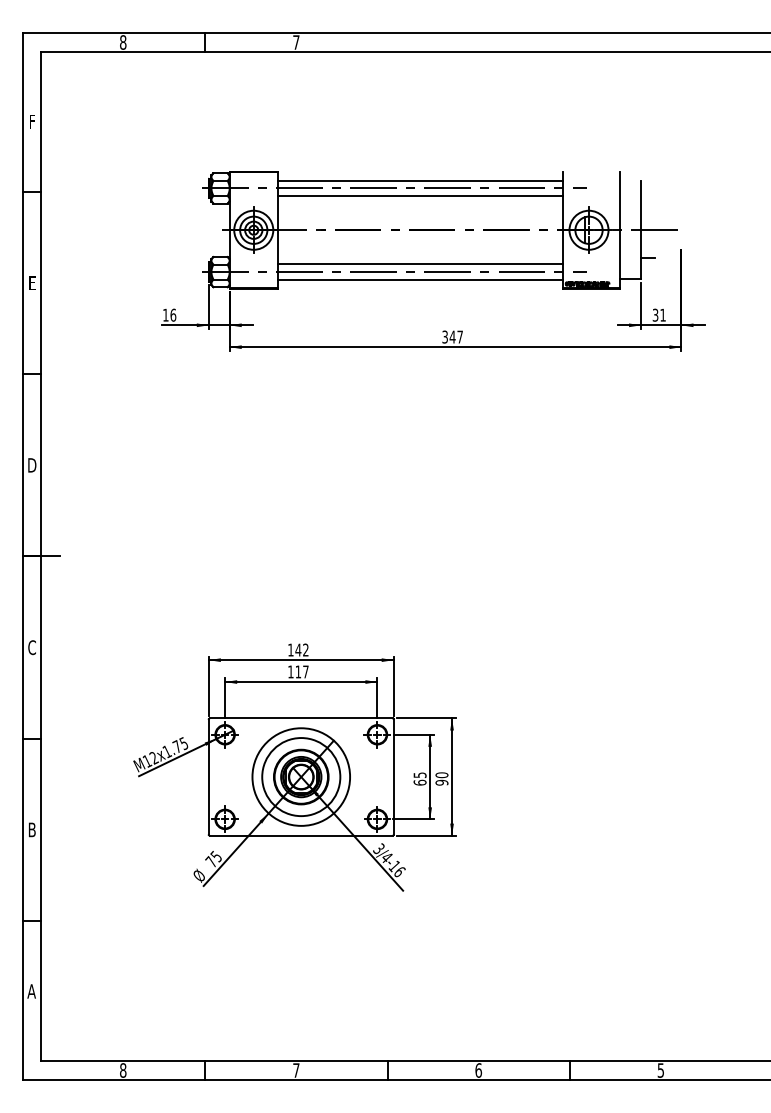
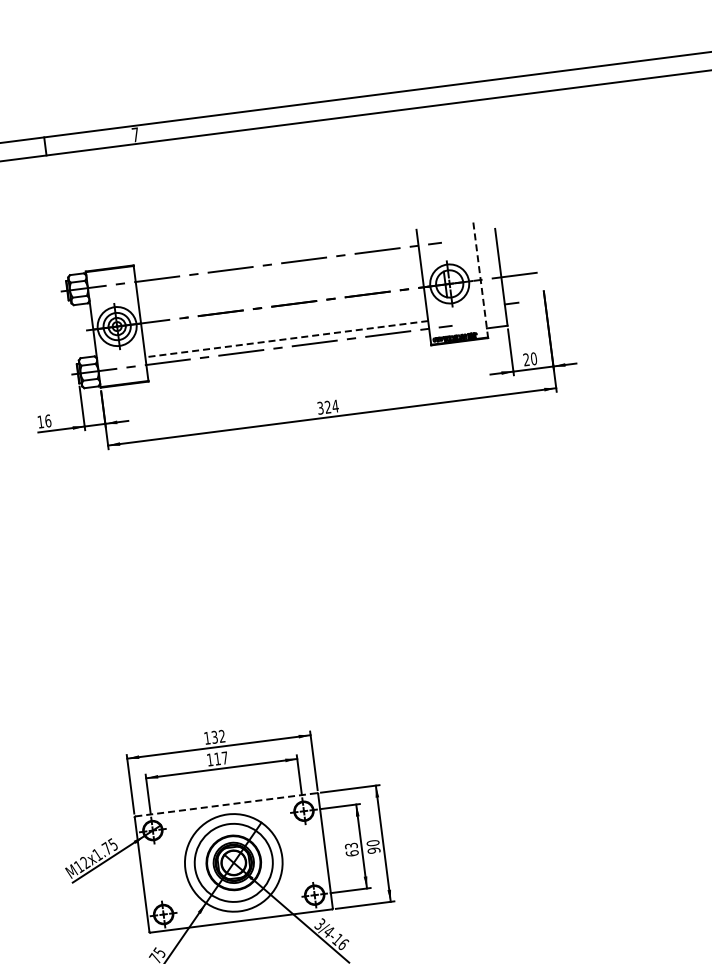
line: (419, 180) -> (275, 256), removed
line: (419, 196) -> (277, 272), removed
line: (620, 230) -> (480, 280), solid -> dashed
line: (420, 264) -> (286, 339), solid -> dashed
line: (419, 279) -> (287, 354), removed
text: (658, 314) -> (529, 358), 31 -> 20
text: (456, 336) -> (331, 406), 347 -> 324
text: (298, 649) -> (214, 736), 142 -> 132
line: (301, 718) -> (226, 804), solid -> dashed
text: (419, 774) -> (350, 845), 65 -> 63

